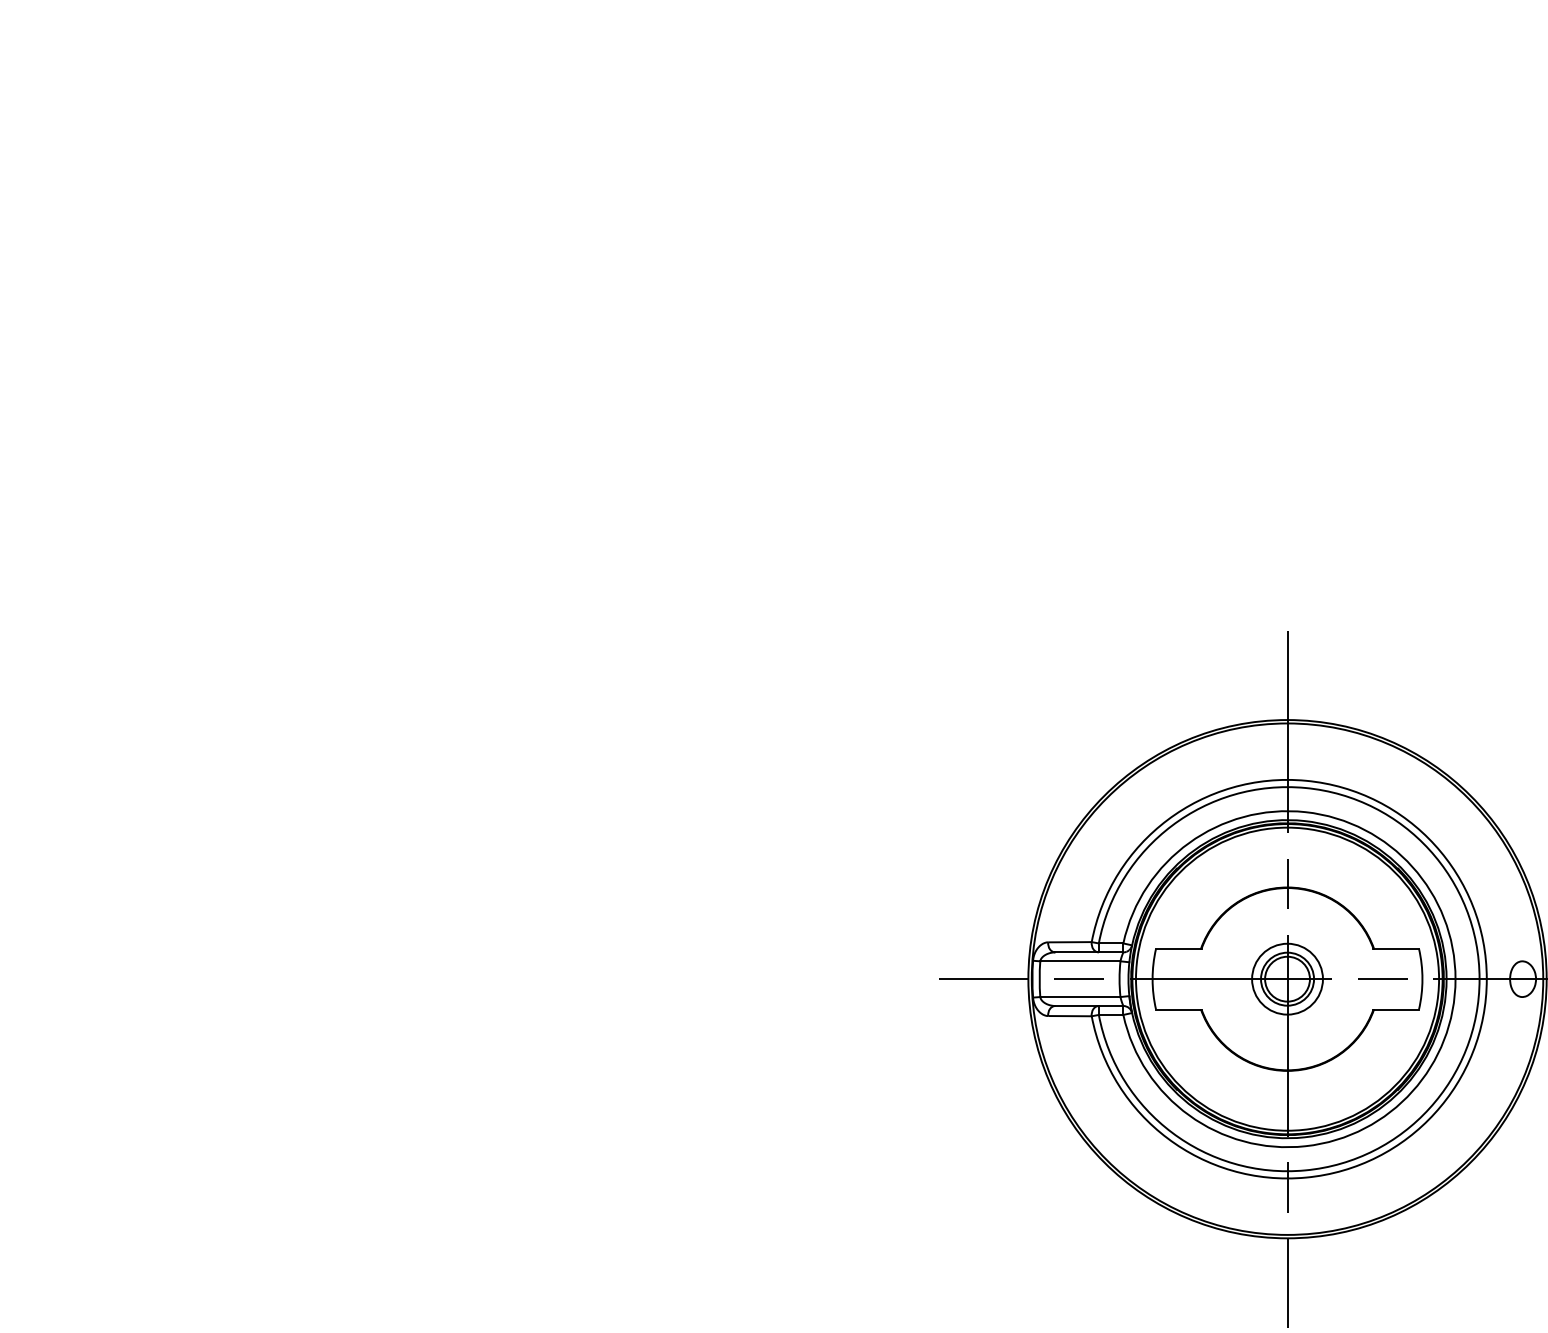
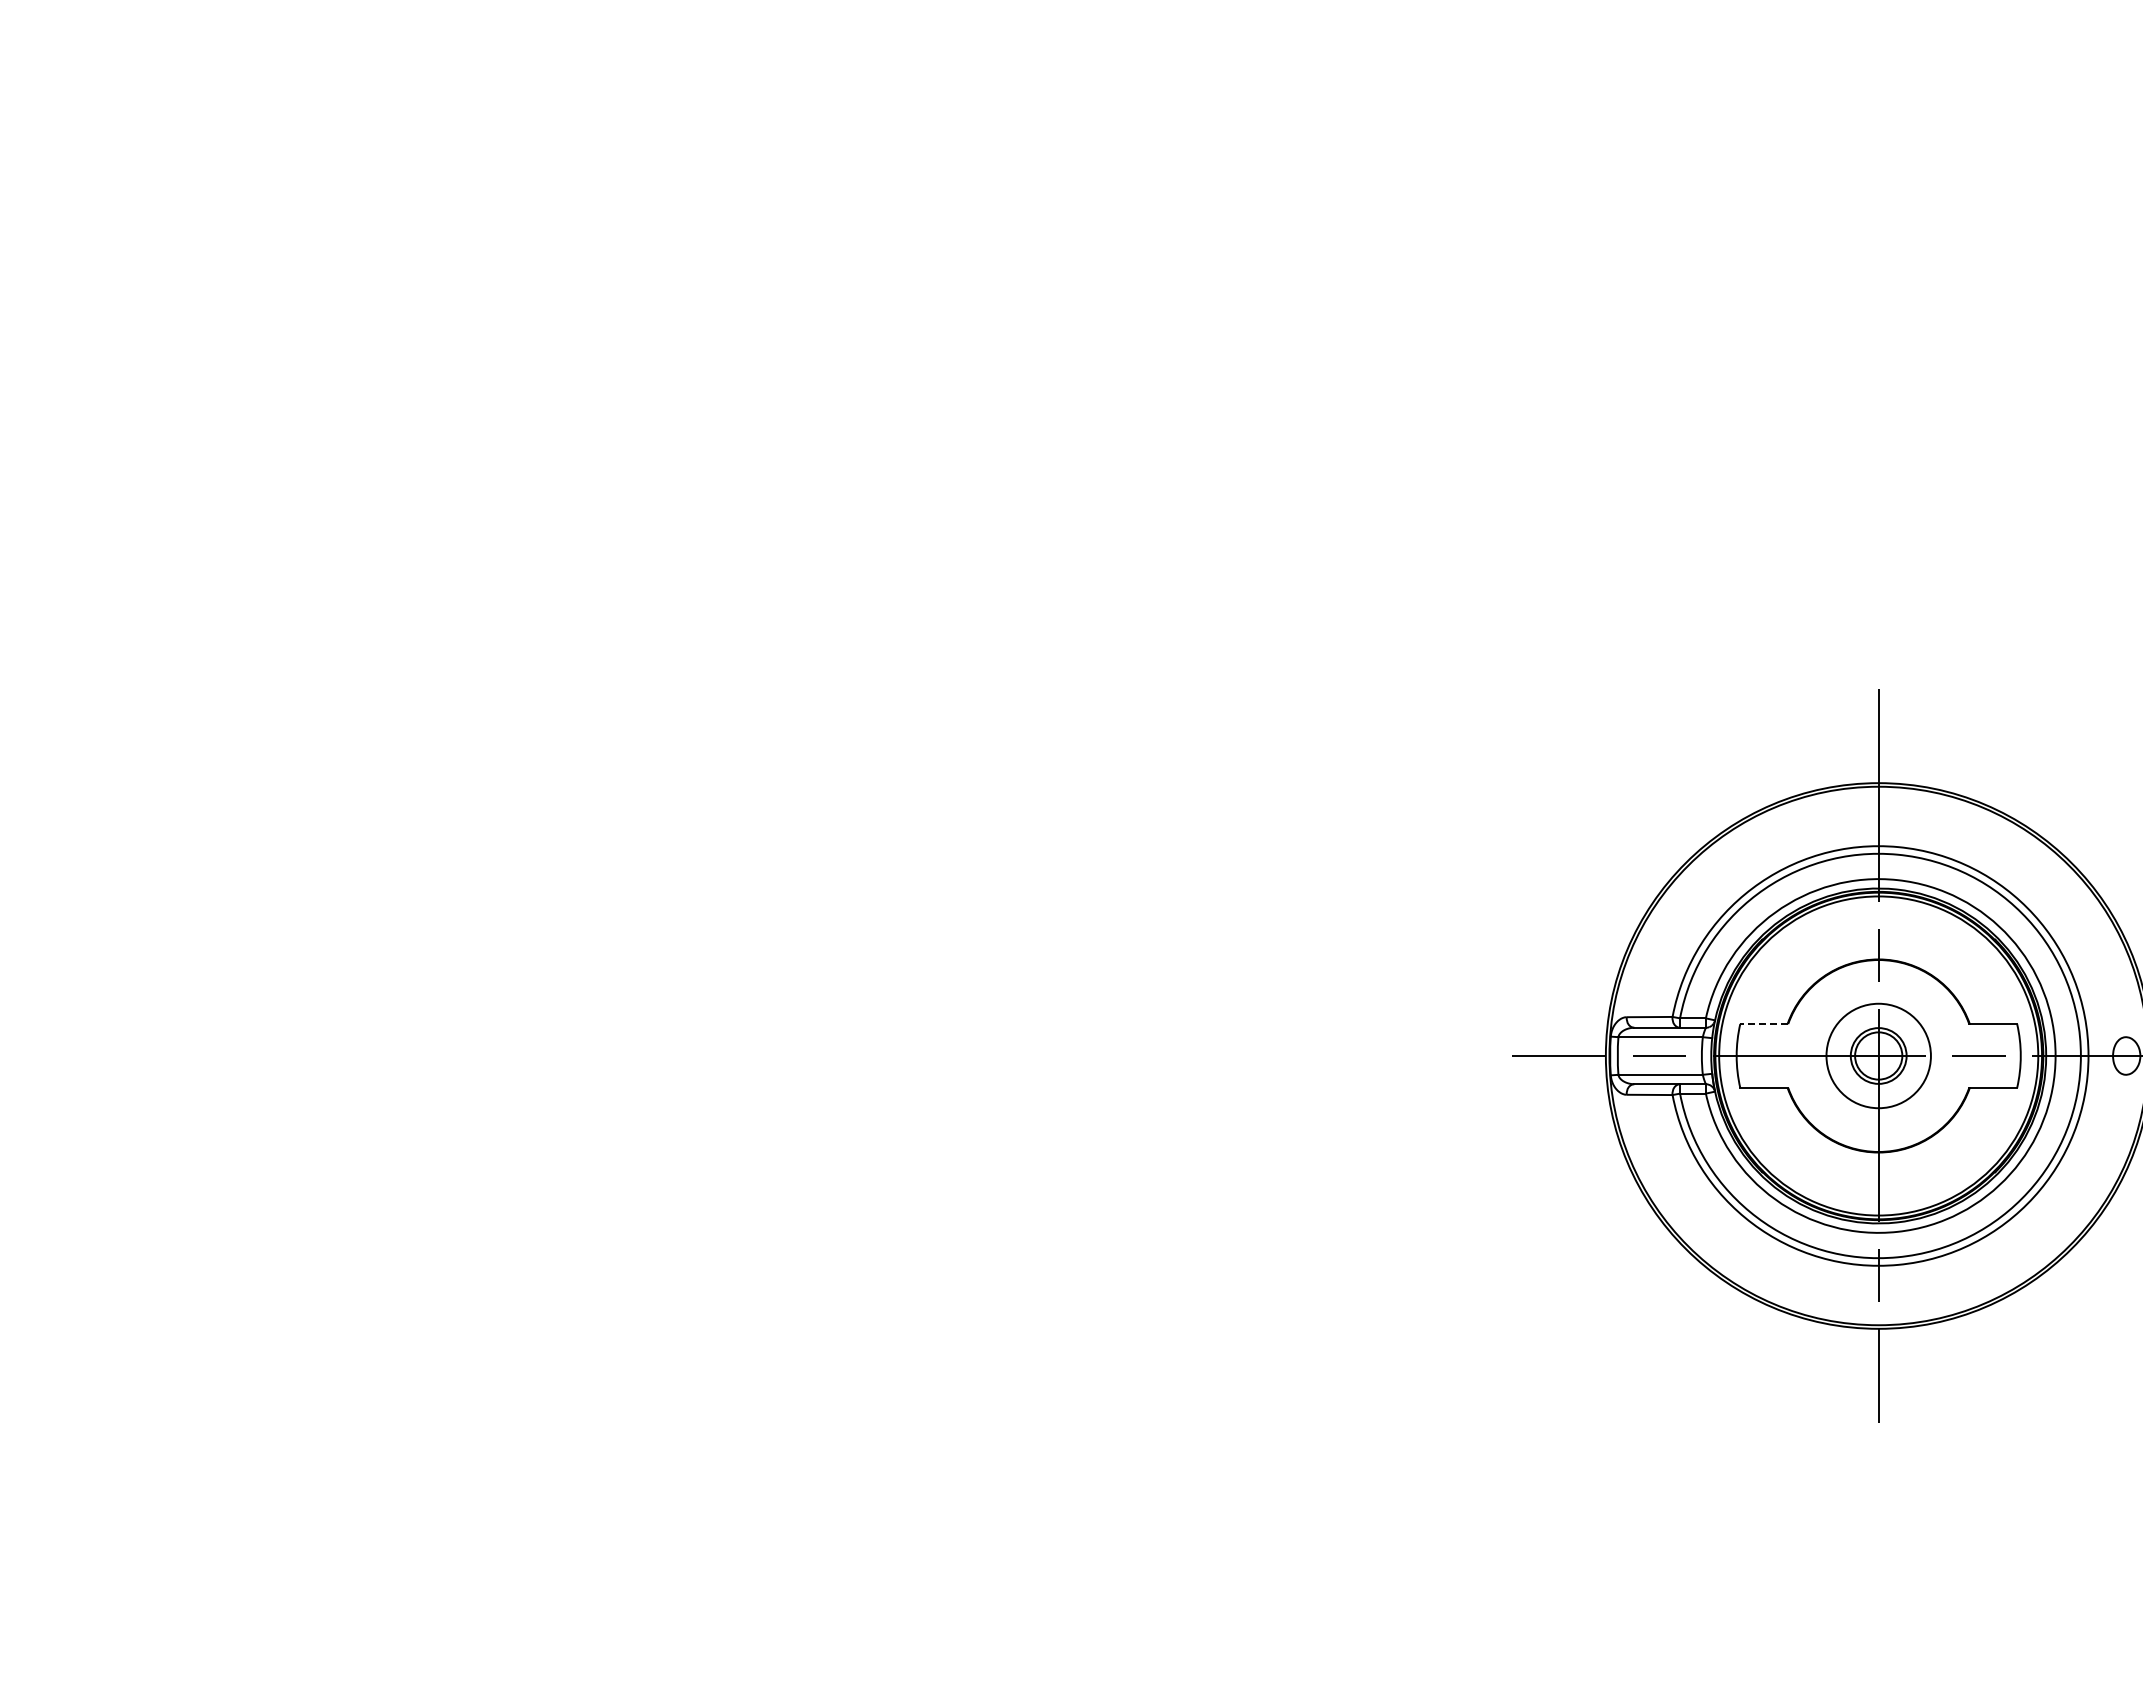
line: (1178, 949) -> (1763, 1024), solid -> dashed
circle: (1287, 978) -> (1878, 1055), size x1.4

